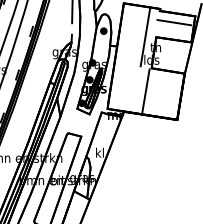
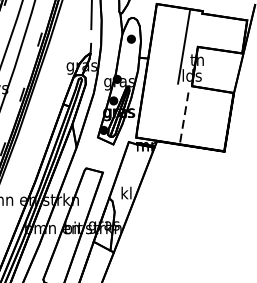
line: (174, 22) -> (220, 28), removed
line: (145, 91) -> (184, 115), solid -> dashed

